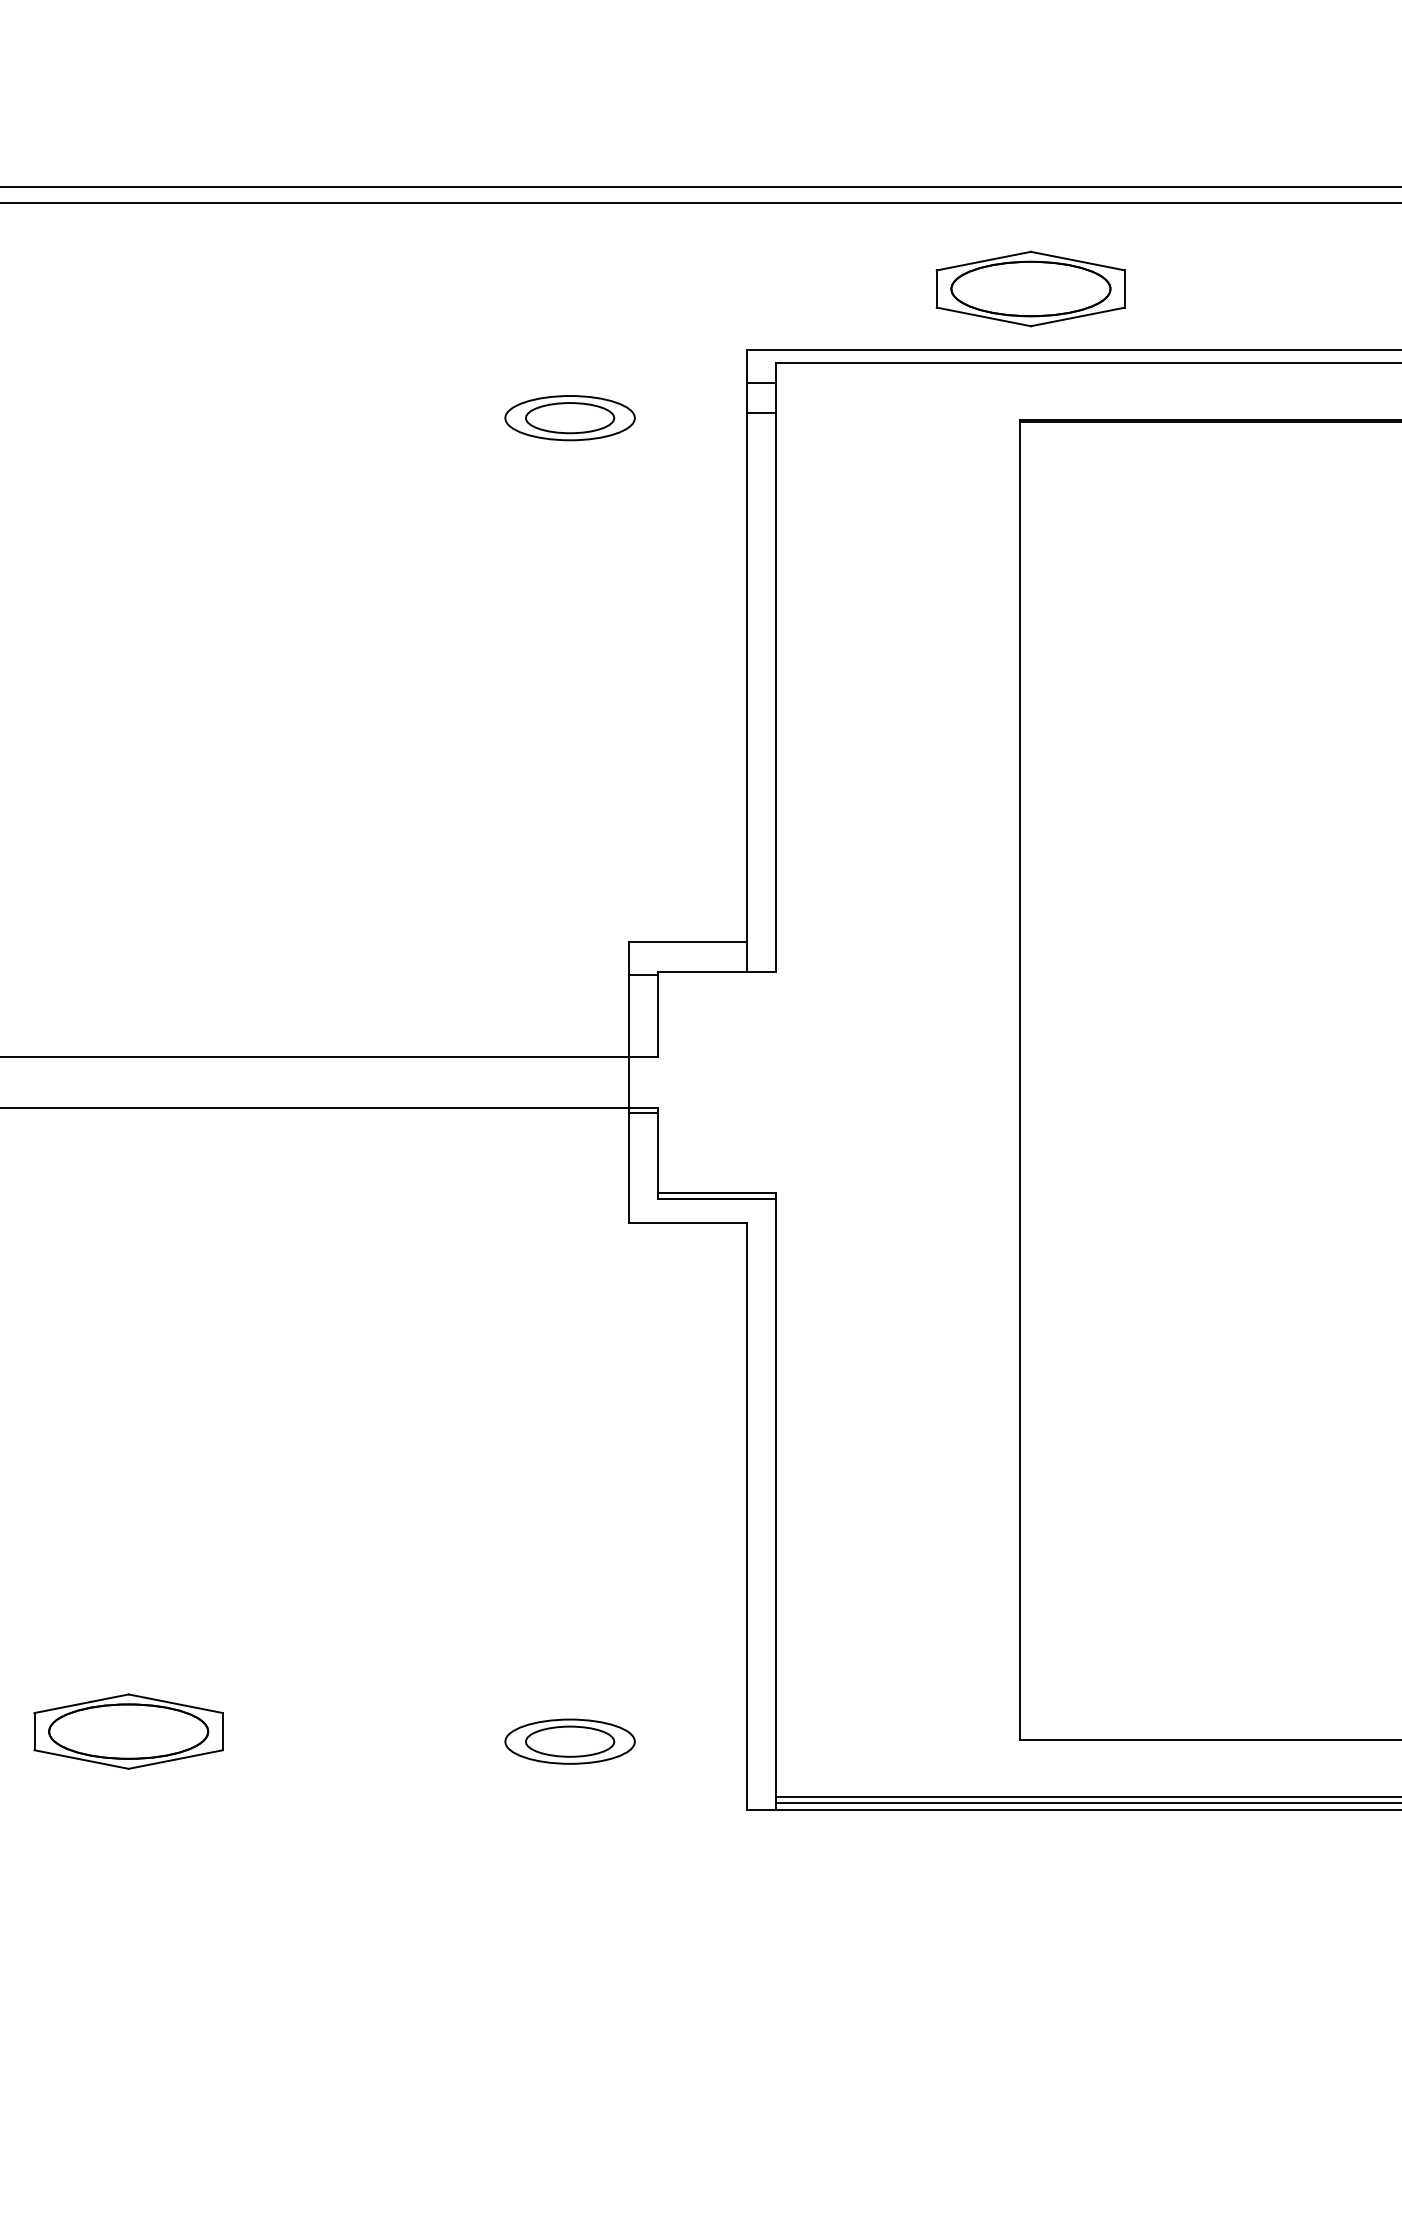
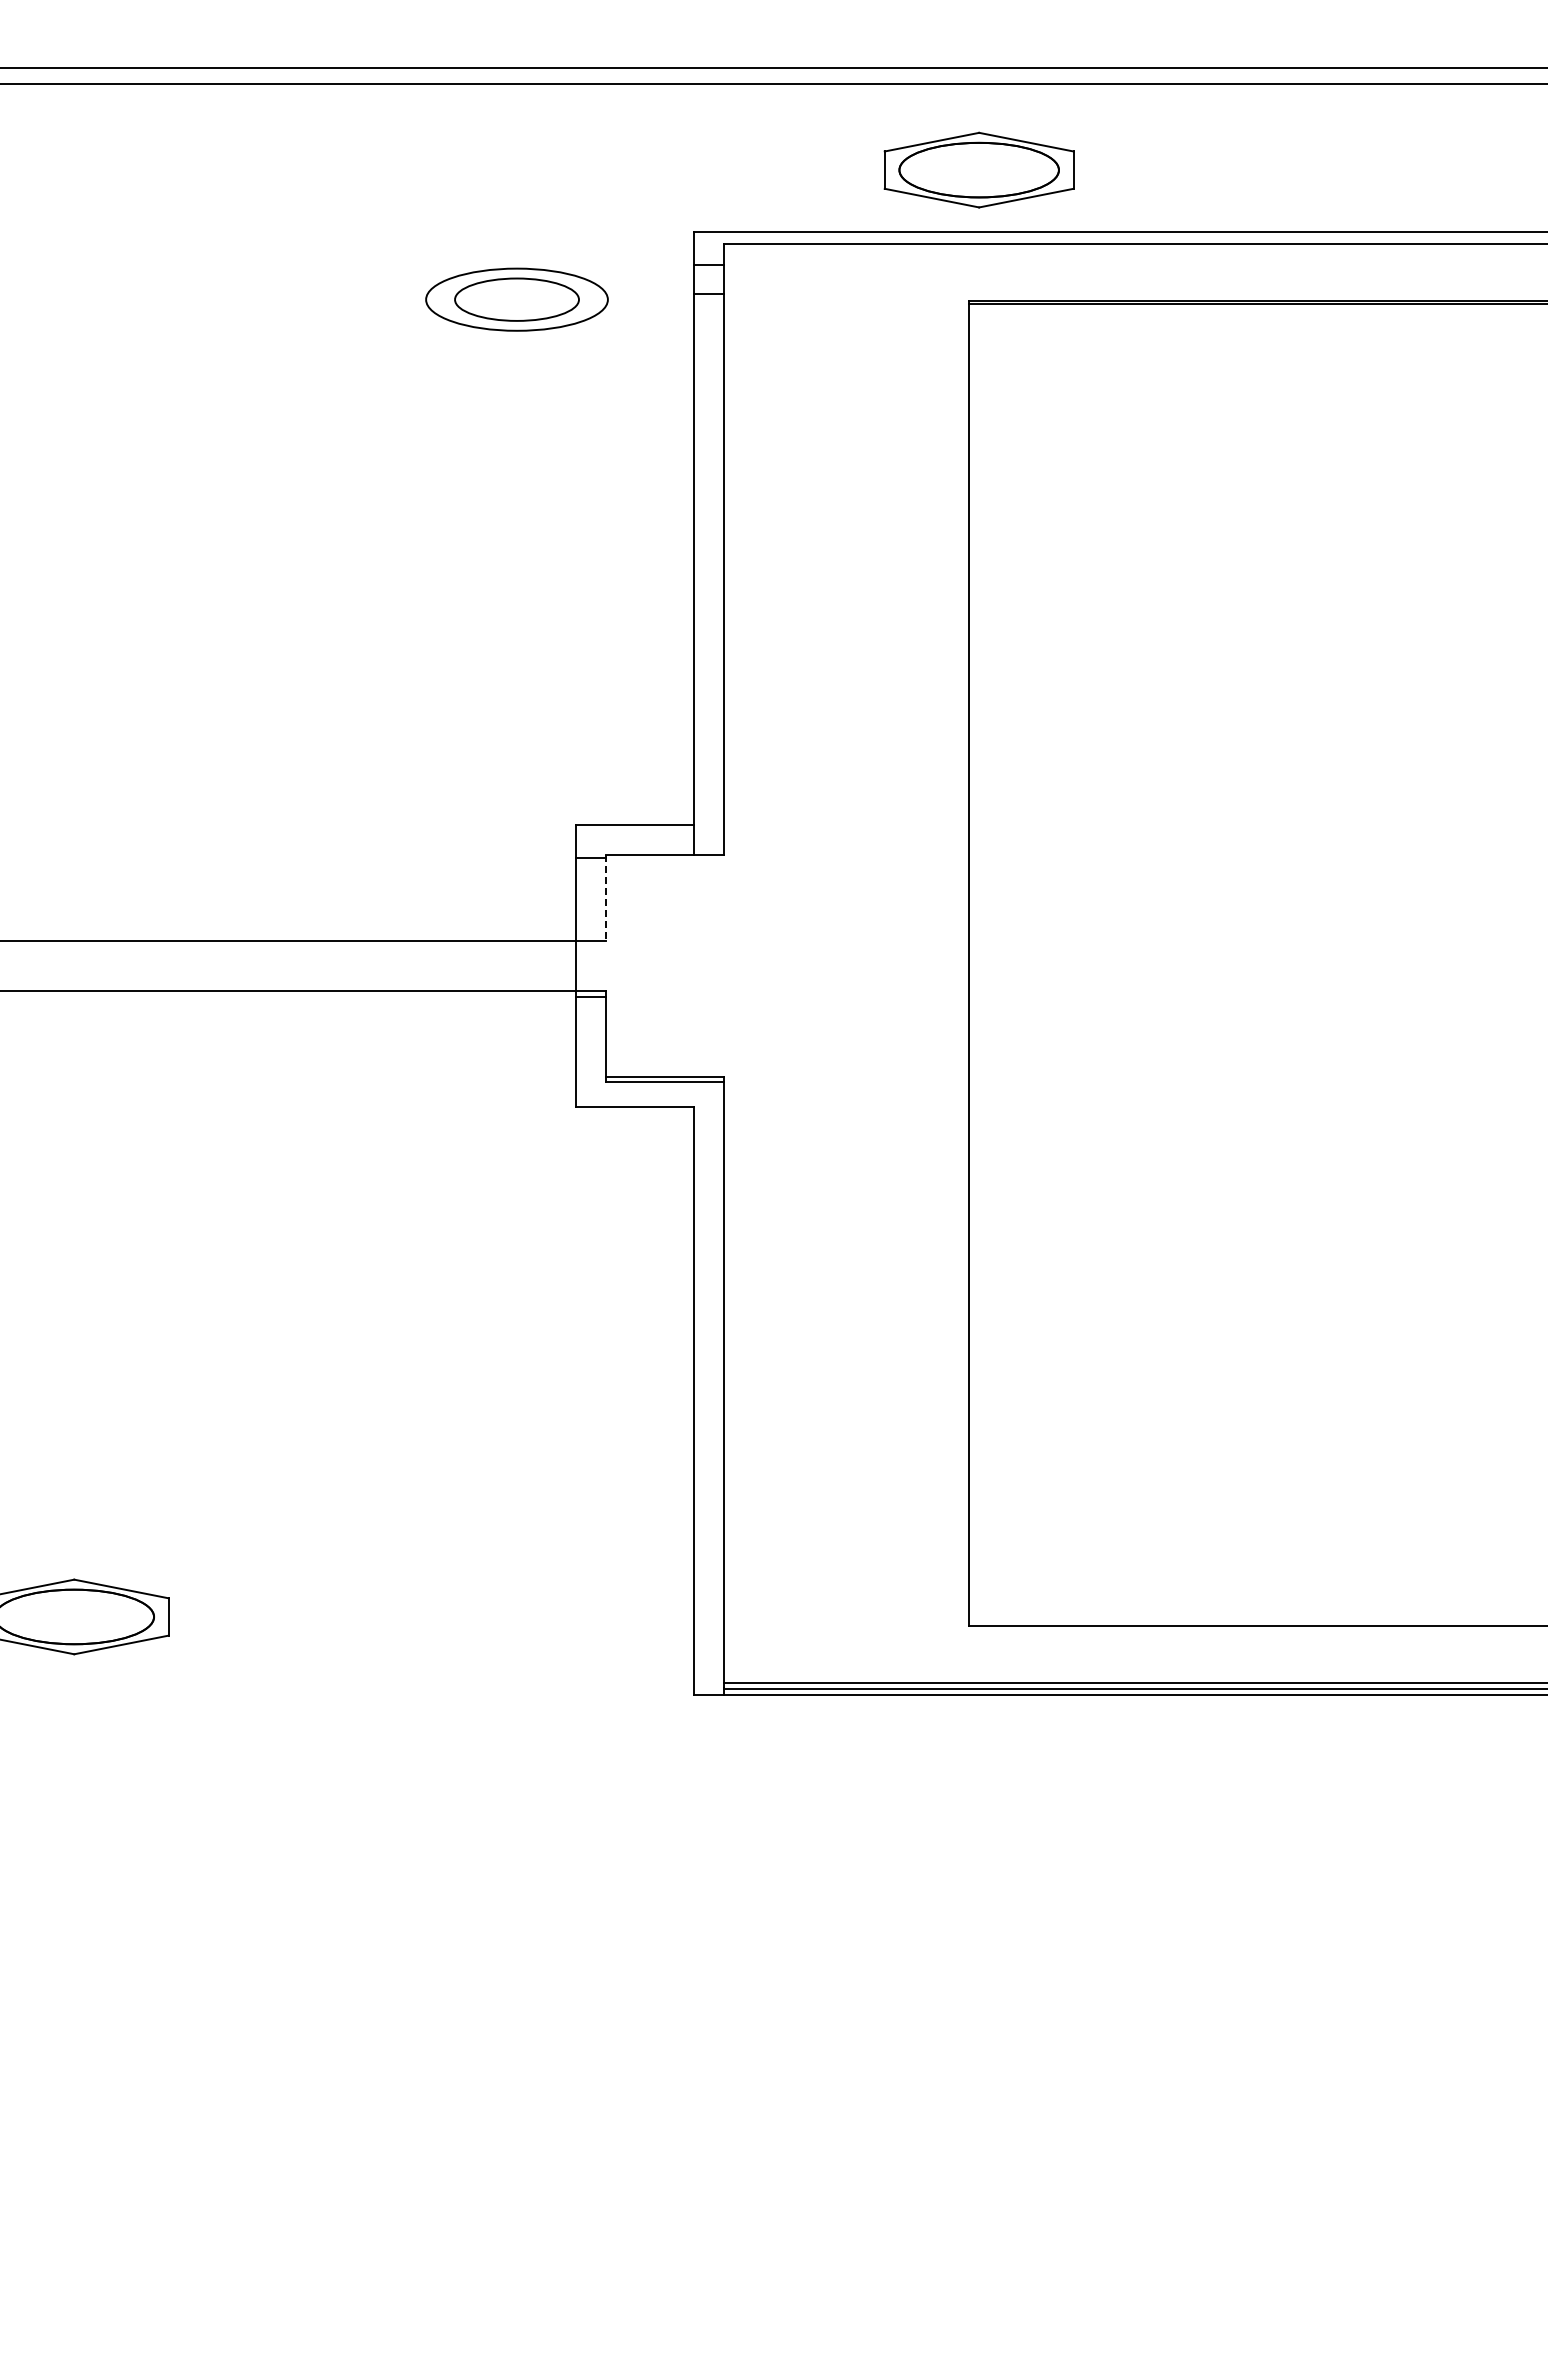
part: (569, 417) -> (516, 299), size x1.4
line: (658, 1014) -> (605, 897), solid -> dashed
part: (569, 1742) -> (516, 1627), removed

